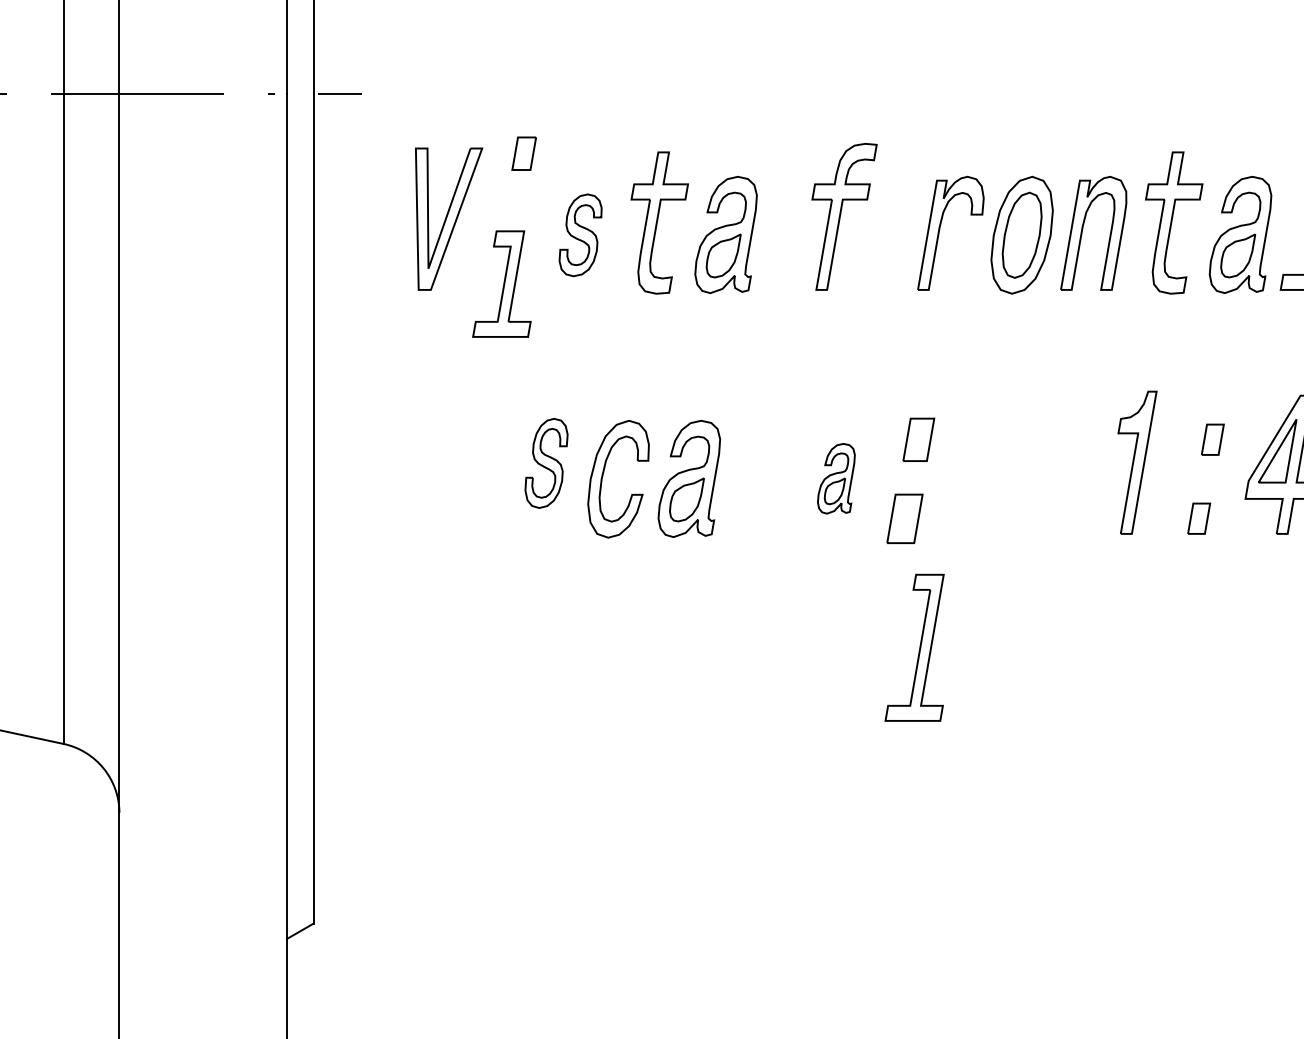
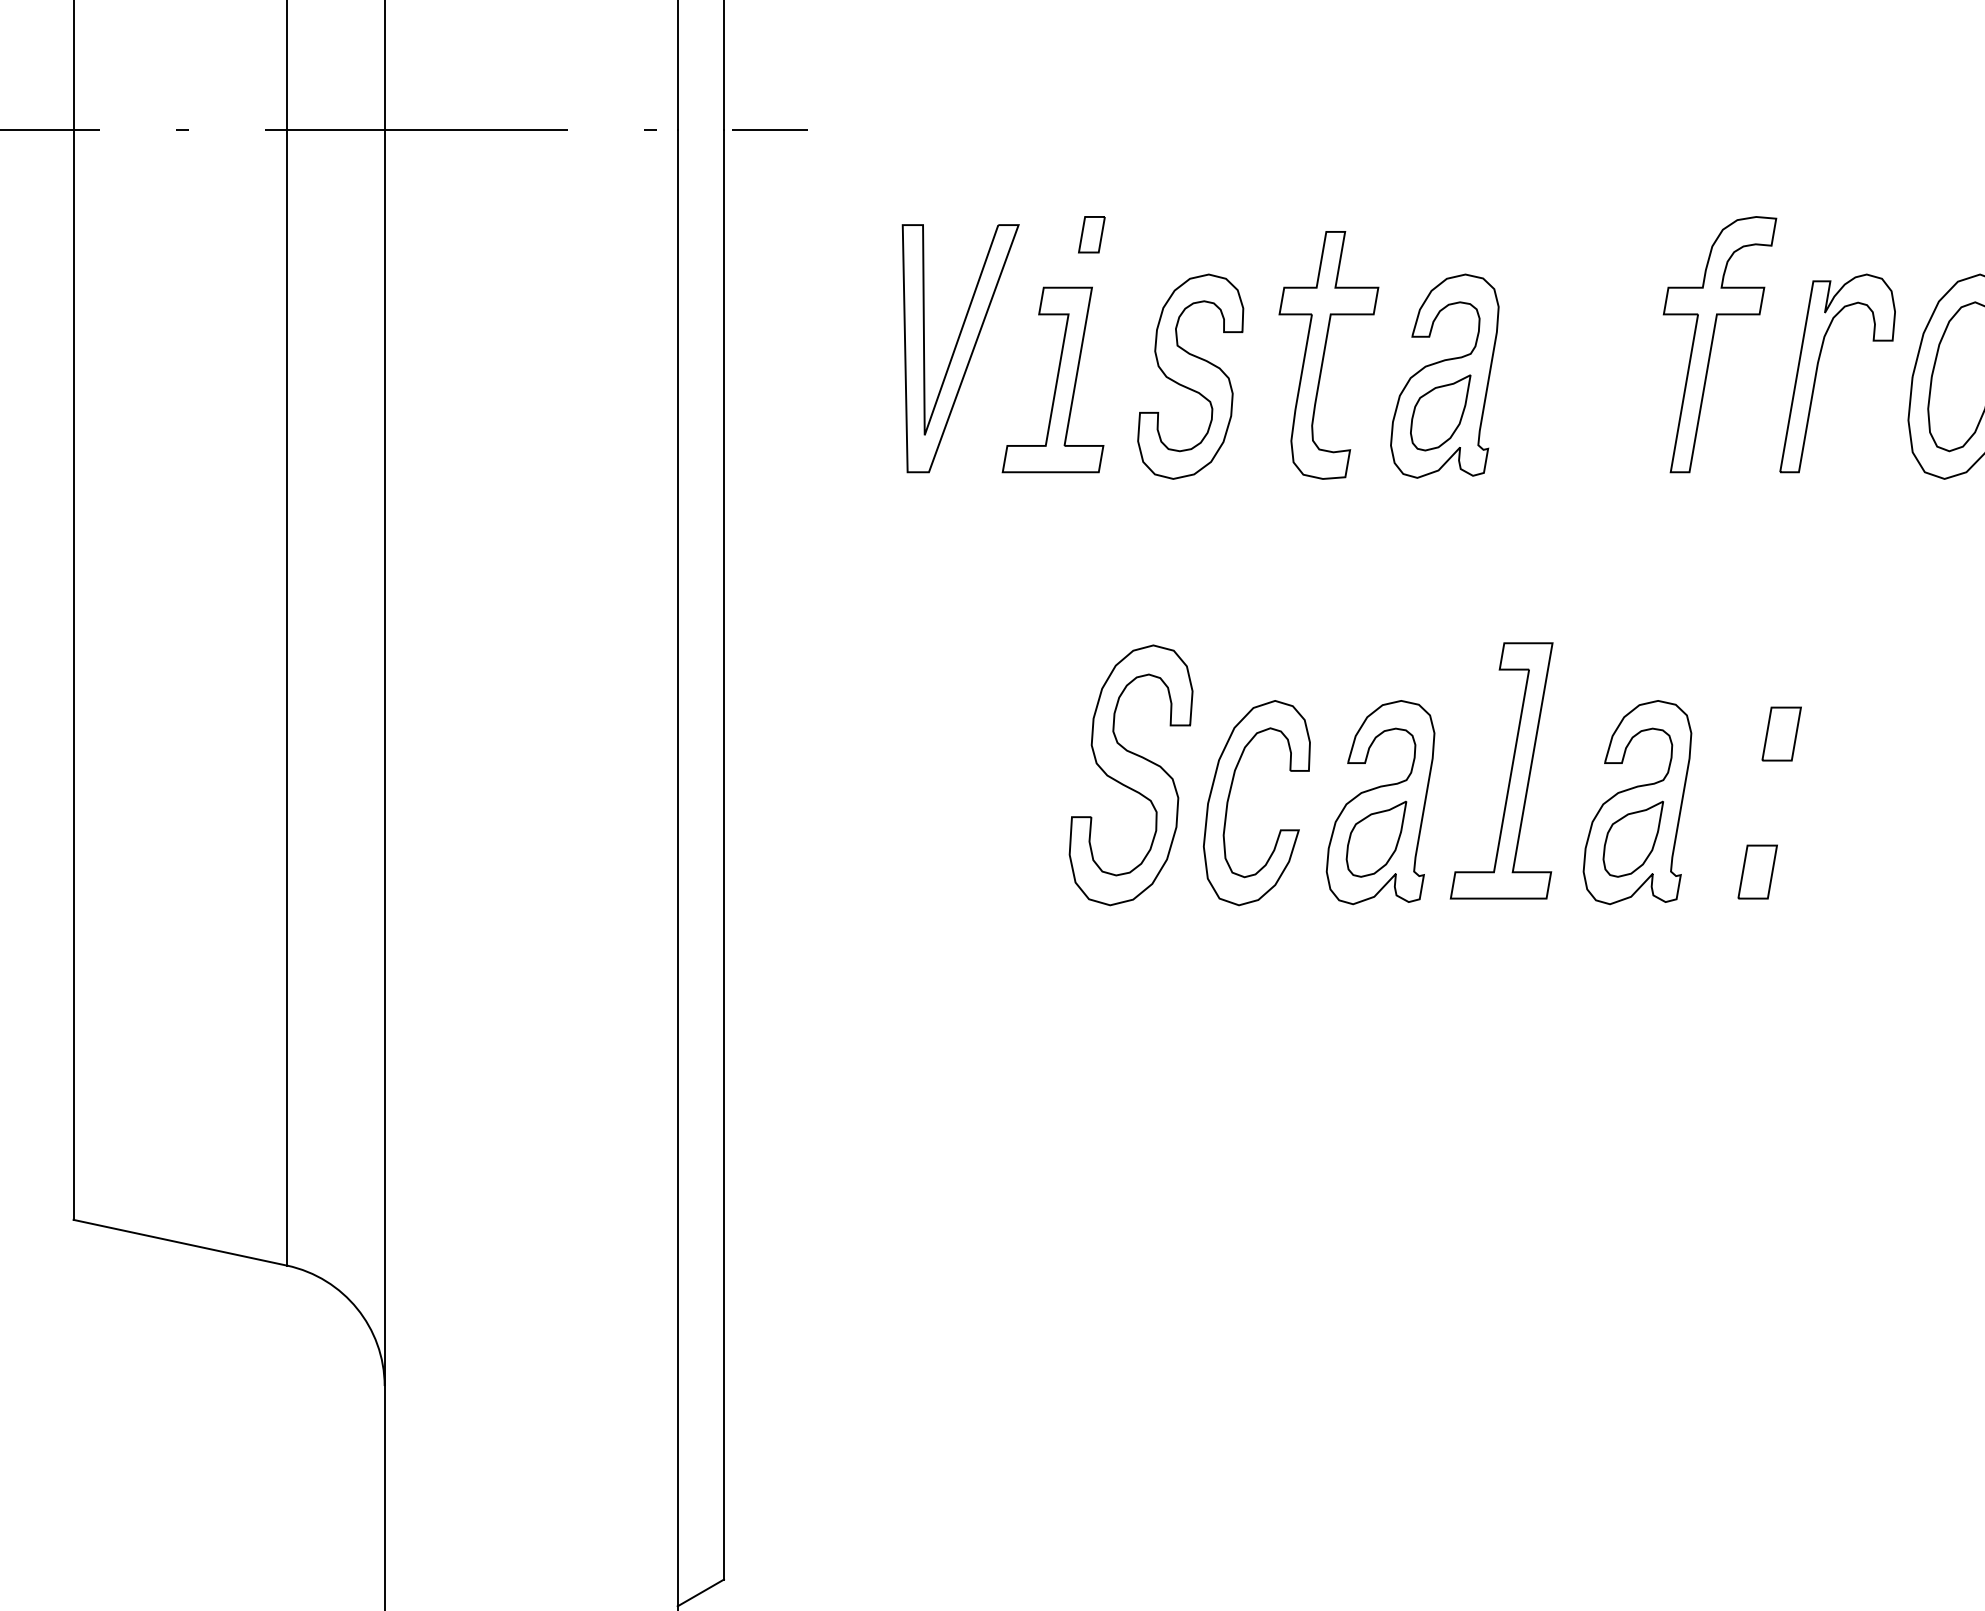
part: (523, 154) -> (1090, 235), size x0.62
part: (844, 216) -> (1719, 343), moved
part: (580, 235) -> (1190, 377), size x1.43
part: (501, 283) -> (1052, 378), moved
part: (918, 439) -> (1781, 733), size x0.71
part: (546, 463) -> (1130, 775), size x1.67
part: (836, 478) -> (1637, 801), size x1.67
part: (905, 518) -> (1758, 871), size x0.62
part: (914, 647) -> (1501, 770), moved

